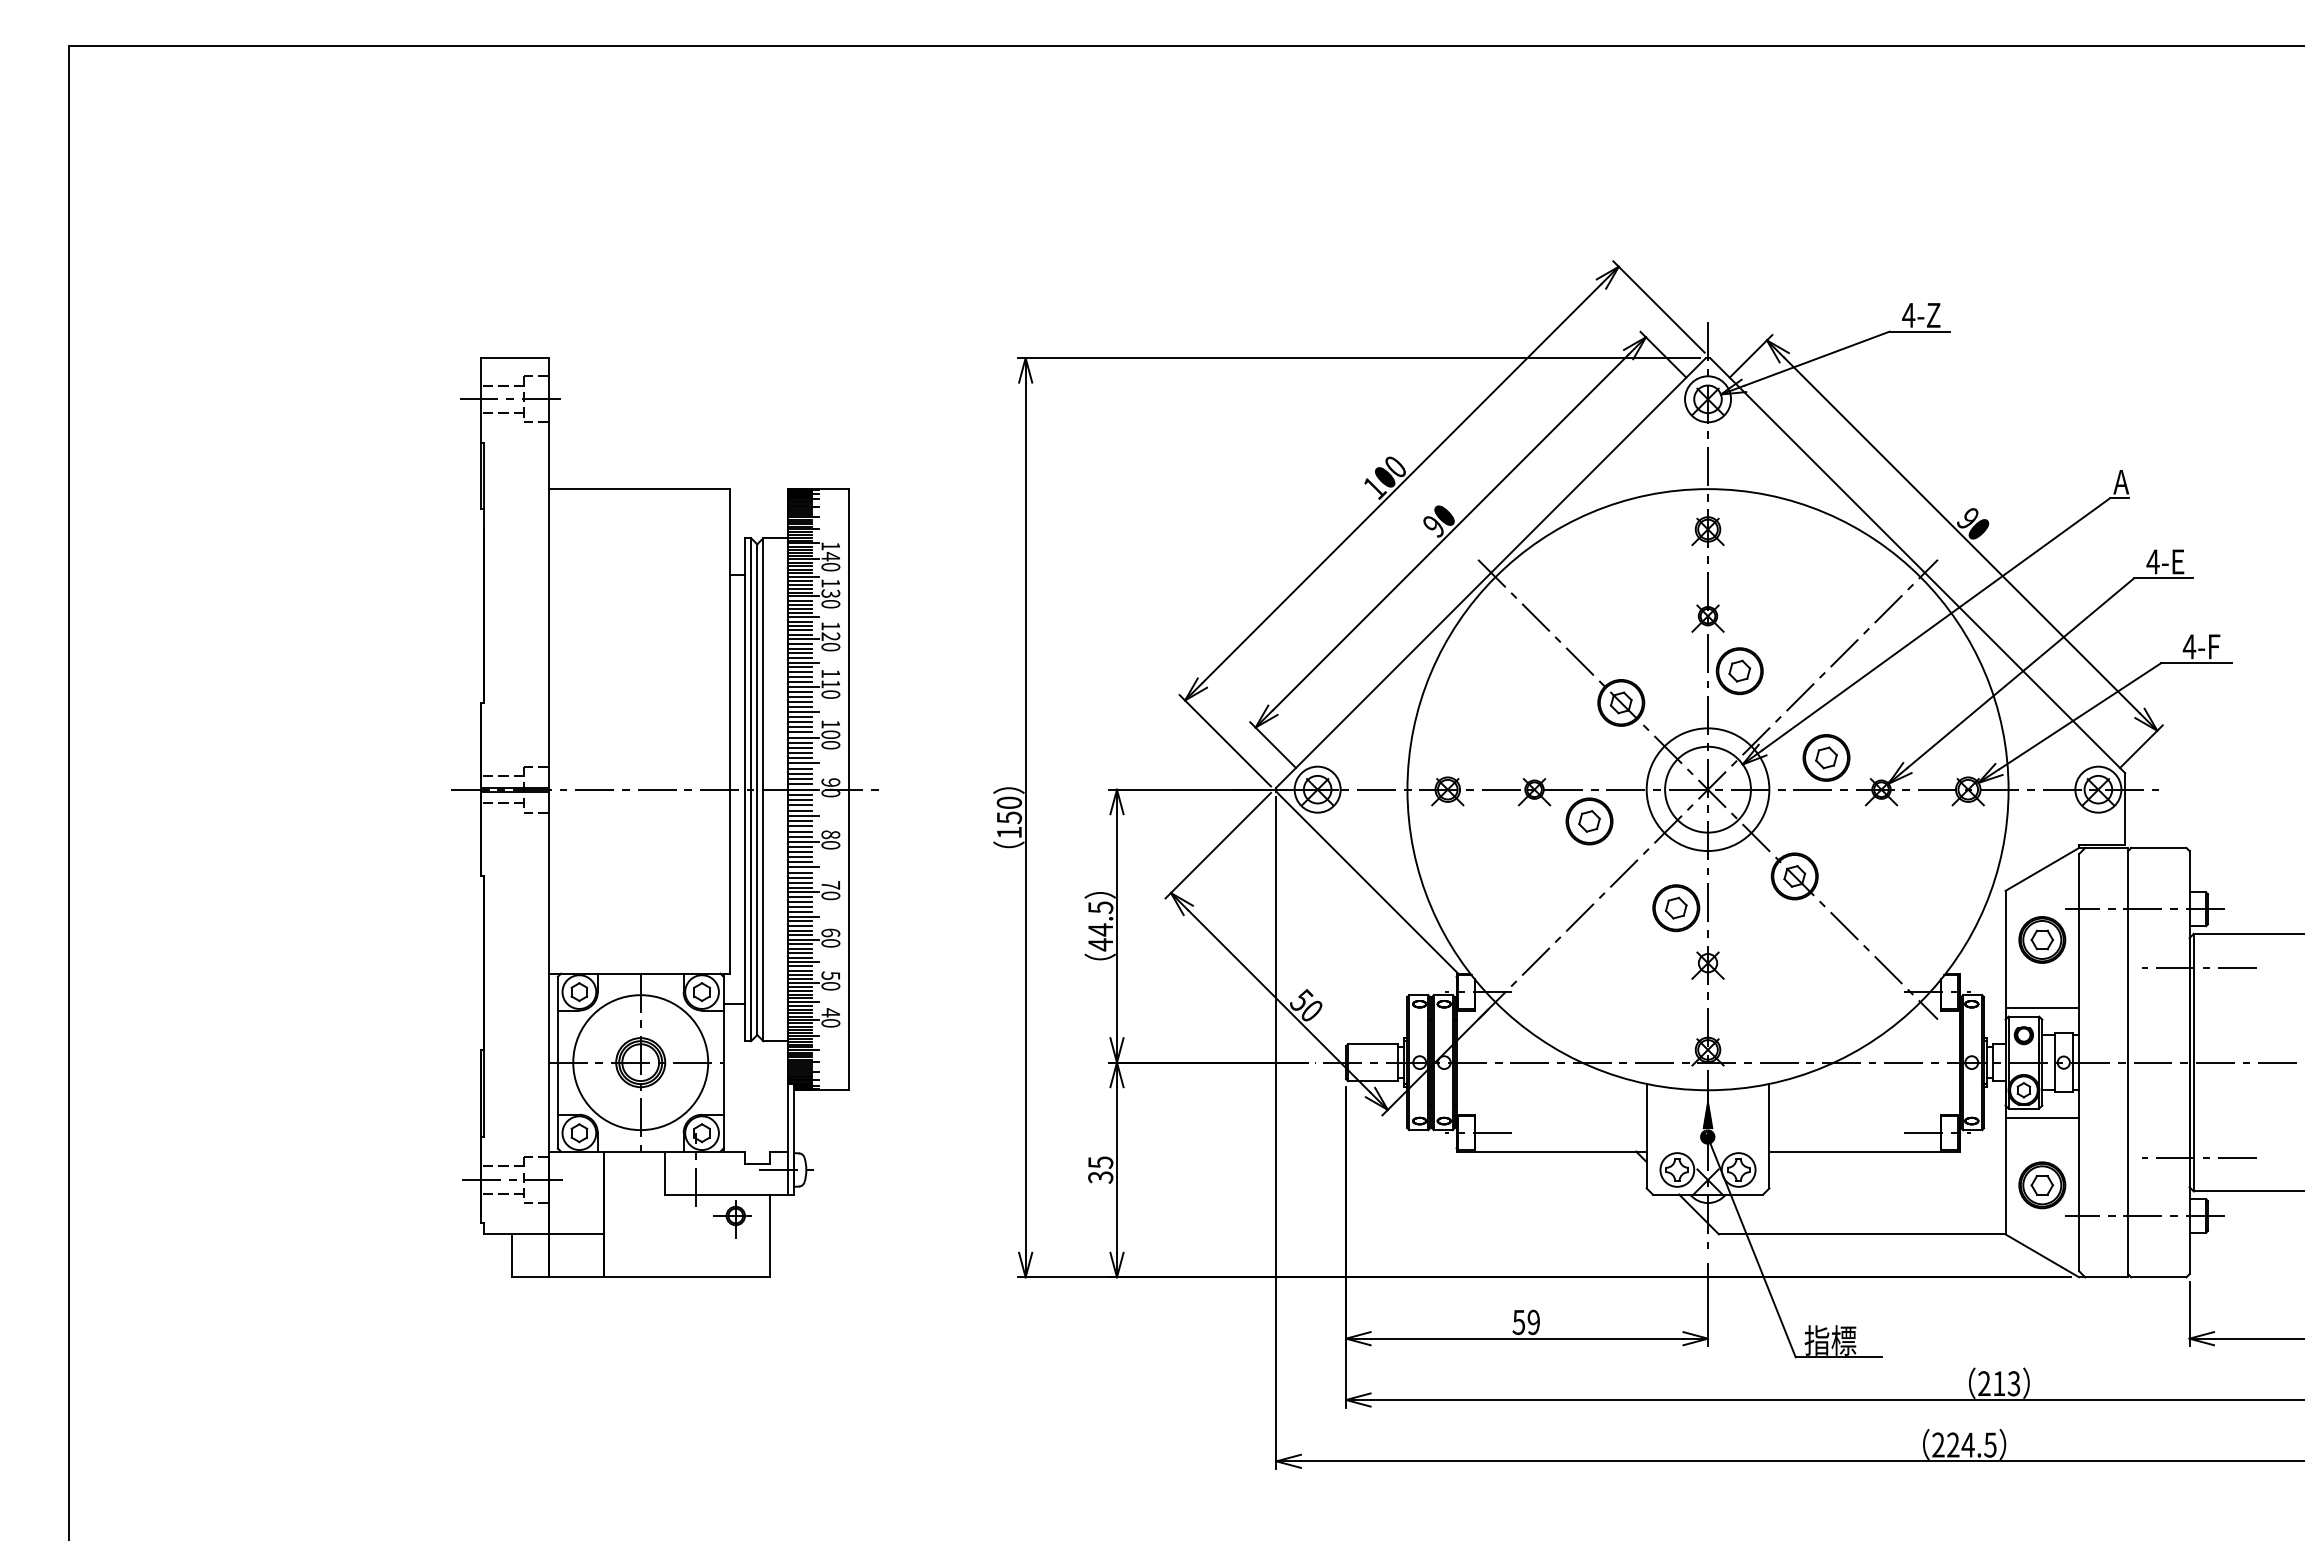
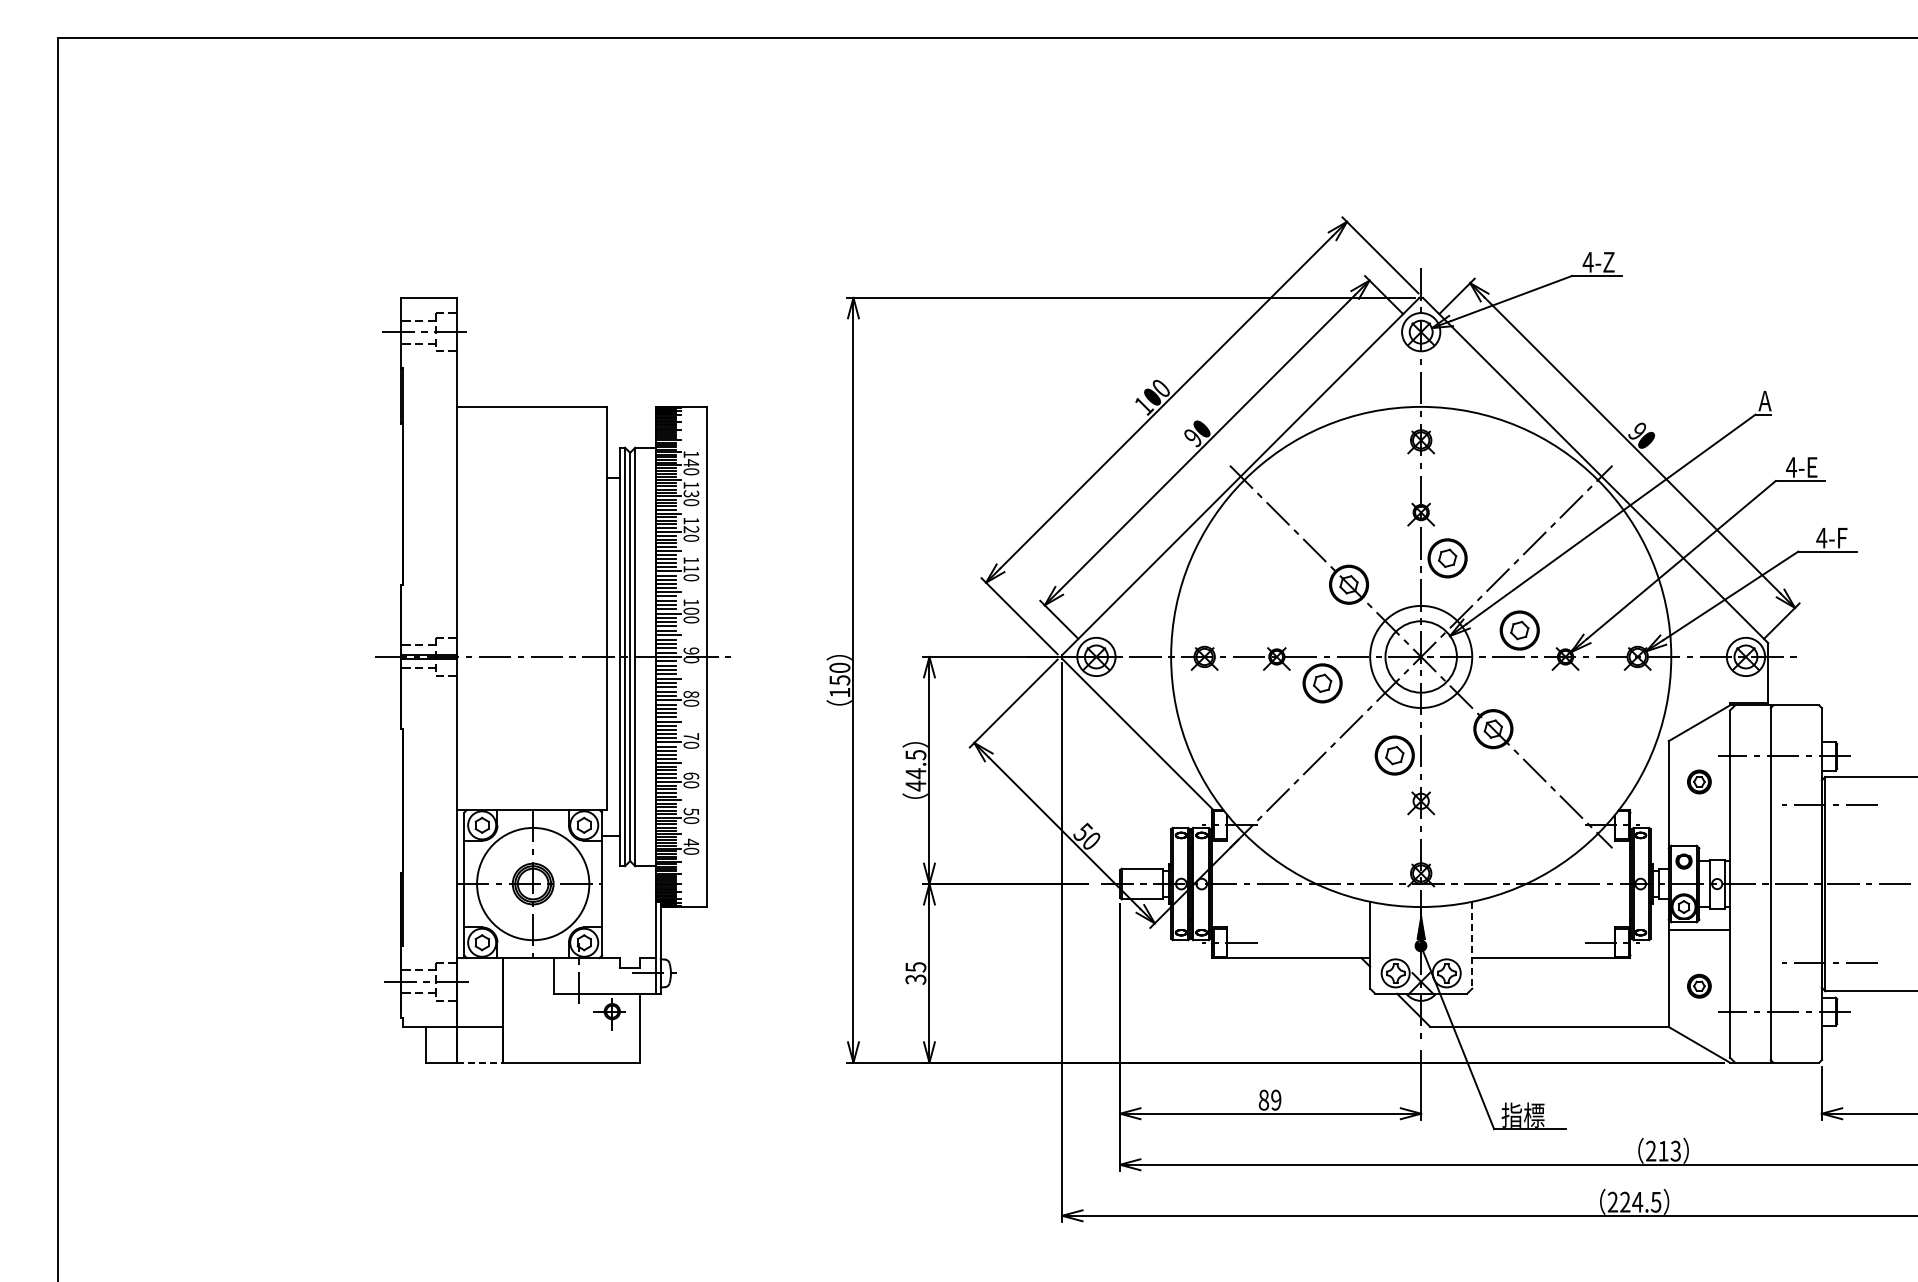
part: (2042, 939) -> (1699, 781), size x0.6
line: (2041, 1007) -> (1698, 838), removed
line: (1769, 1136) -> (1472, 945), solid -> dashed
part: (2042, 1185) -> (1699, 986), size x0.6
line: (576, 1277) -> (479, 1062), solid -> dashed
text: (1518, 1321) -> (1263, 1099), 59 -> 89

